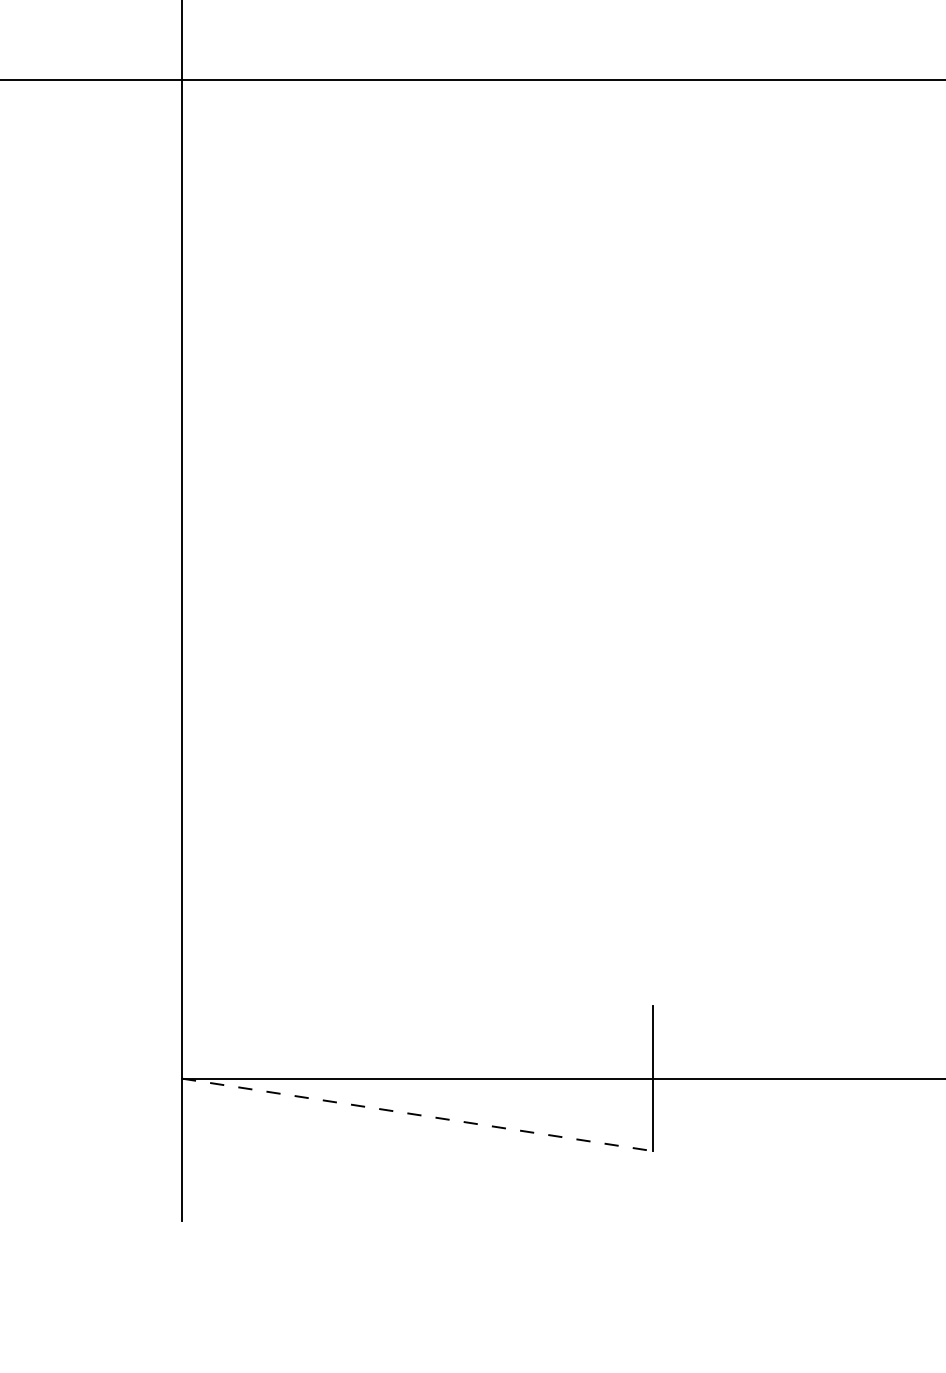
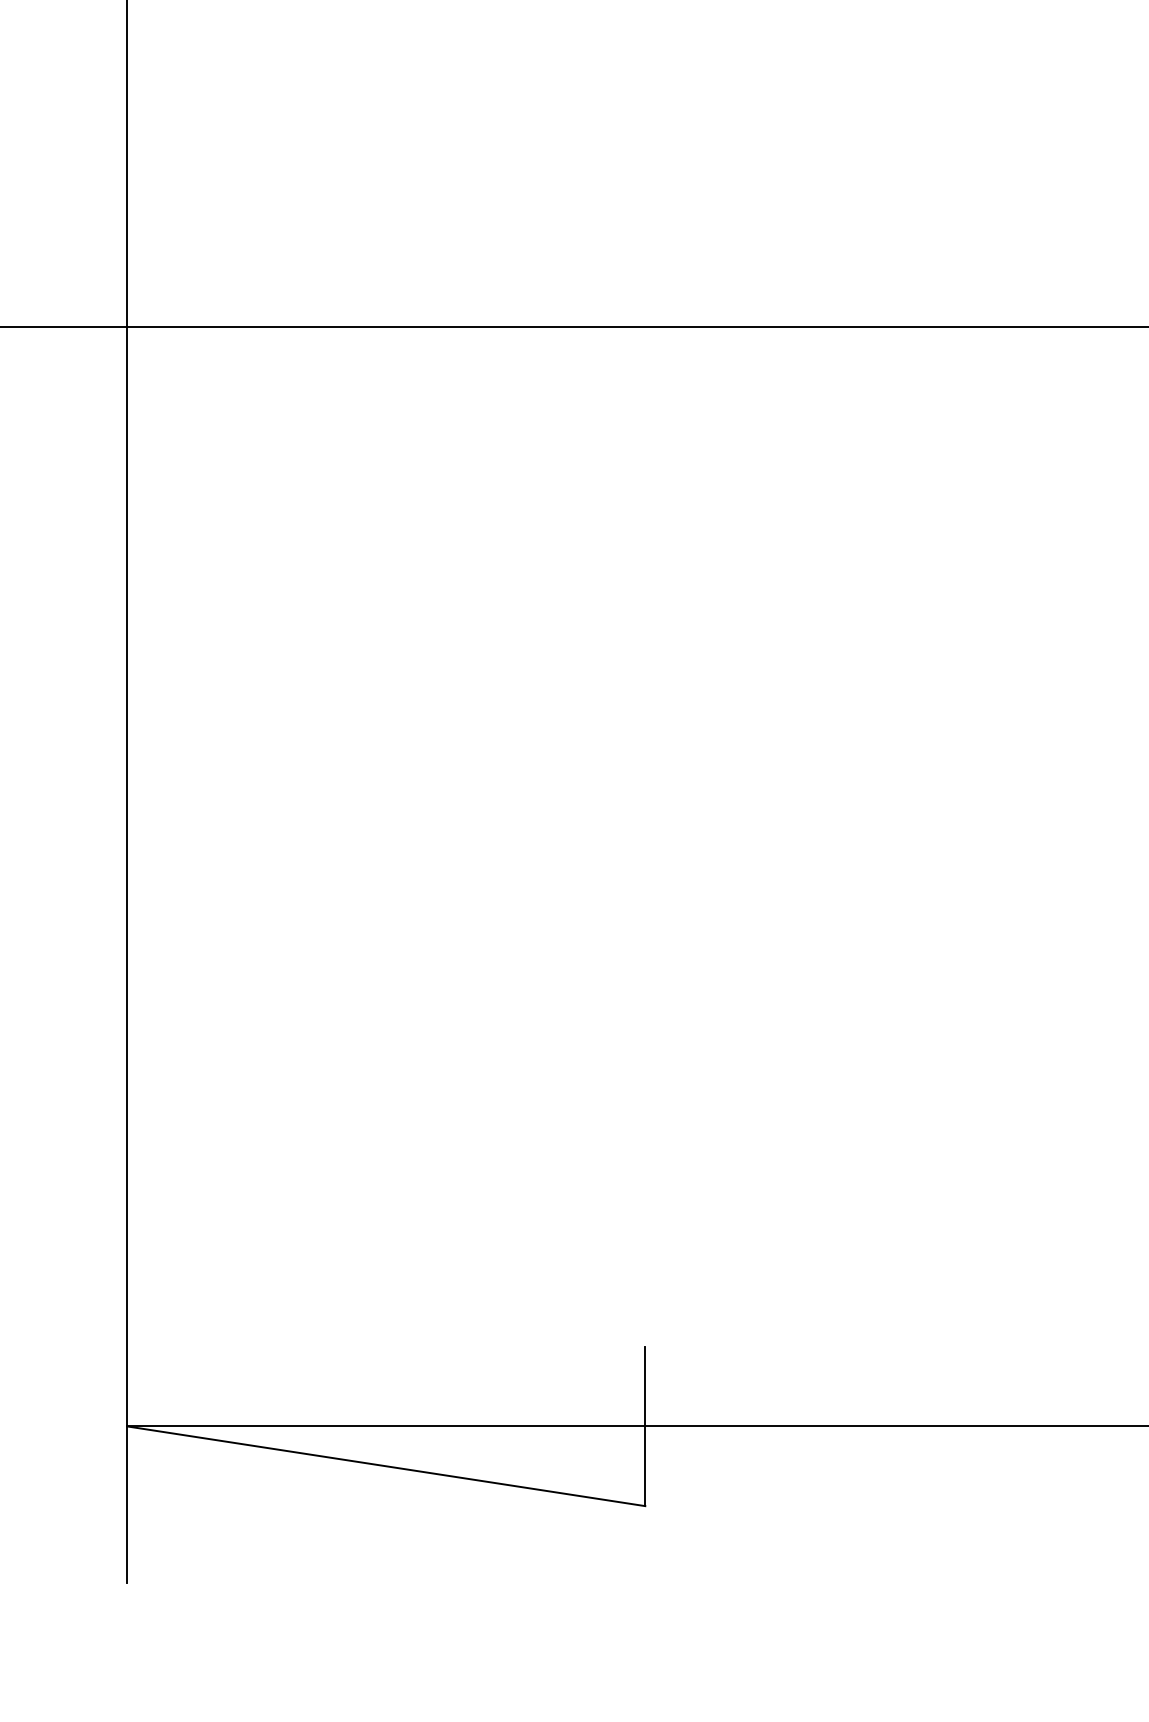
line: (417, 1115) -> (386, 1466), dashed -> solid

